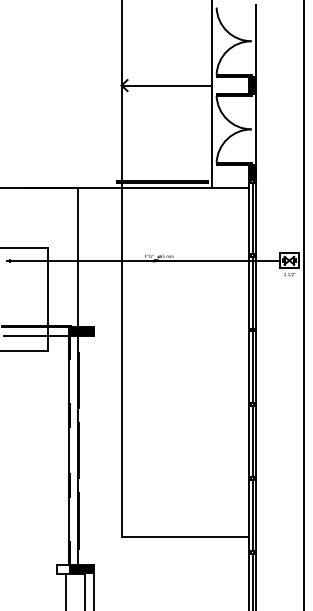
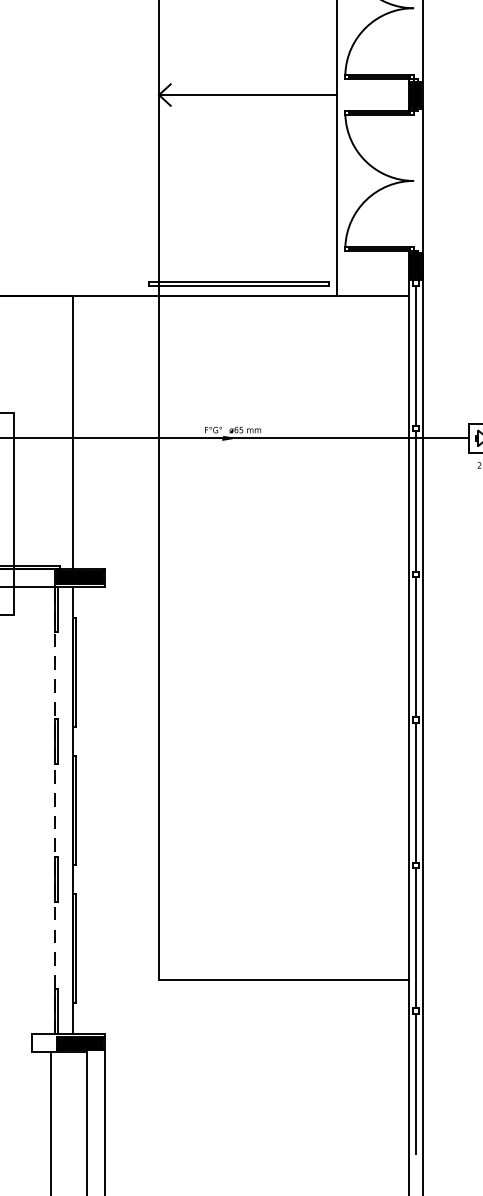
line: (68, 450) -> (55, 810), solid -> dashed

